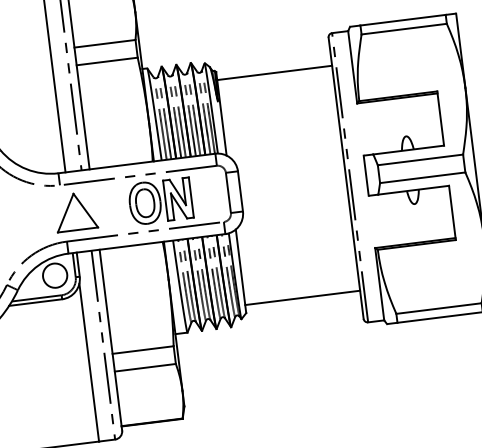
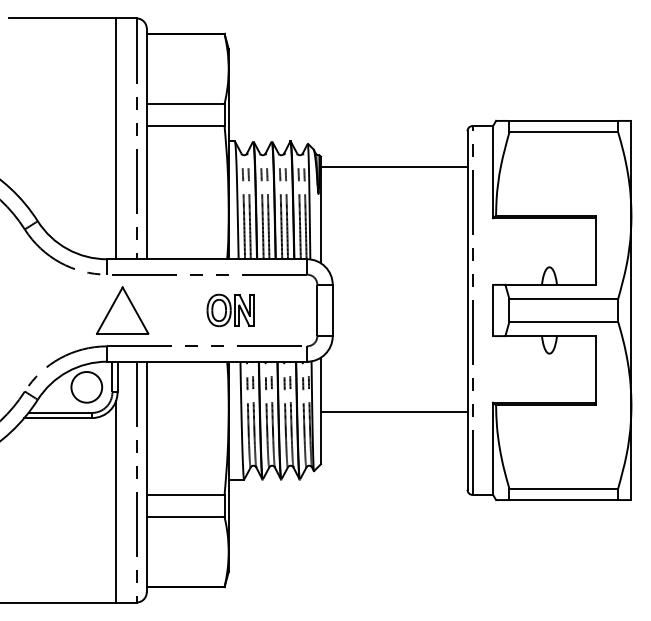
part: (160, 201) -> (230, 310), size x0.6
line: (302, 297) -> (393, 411), moved

